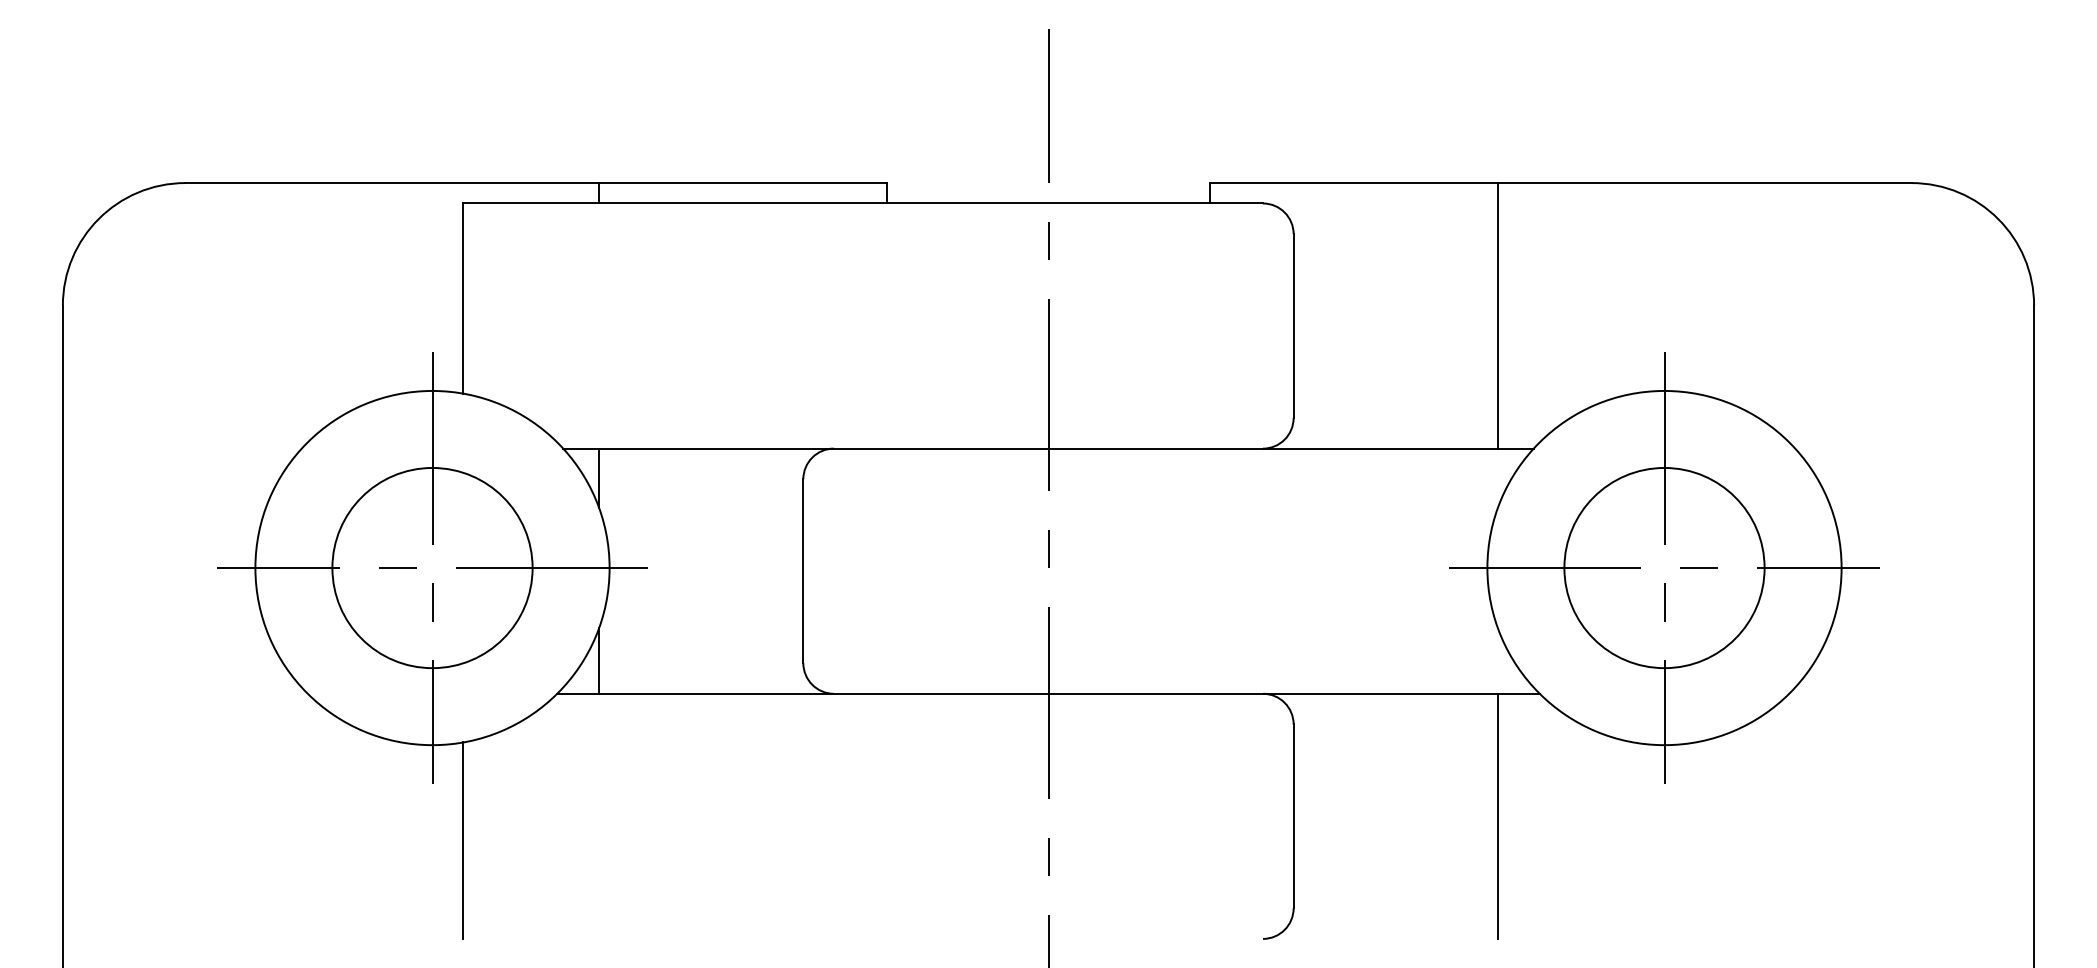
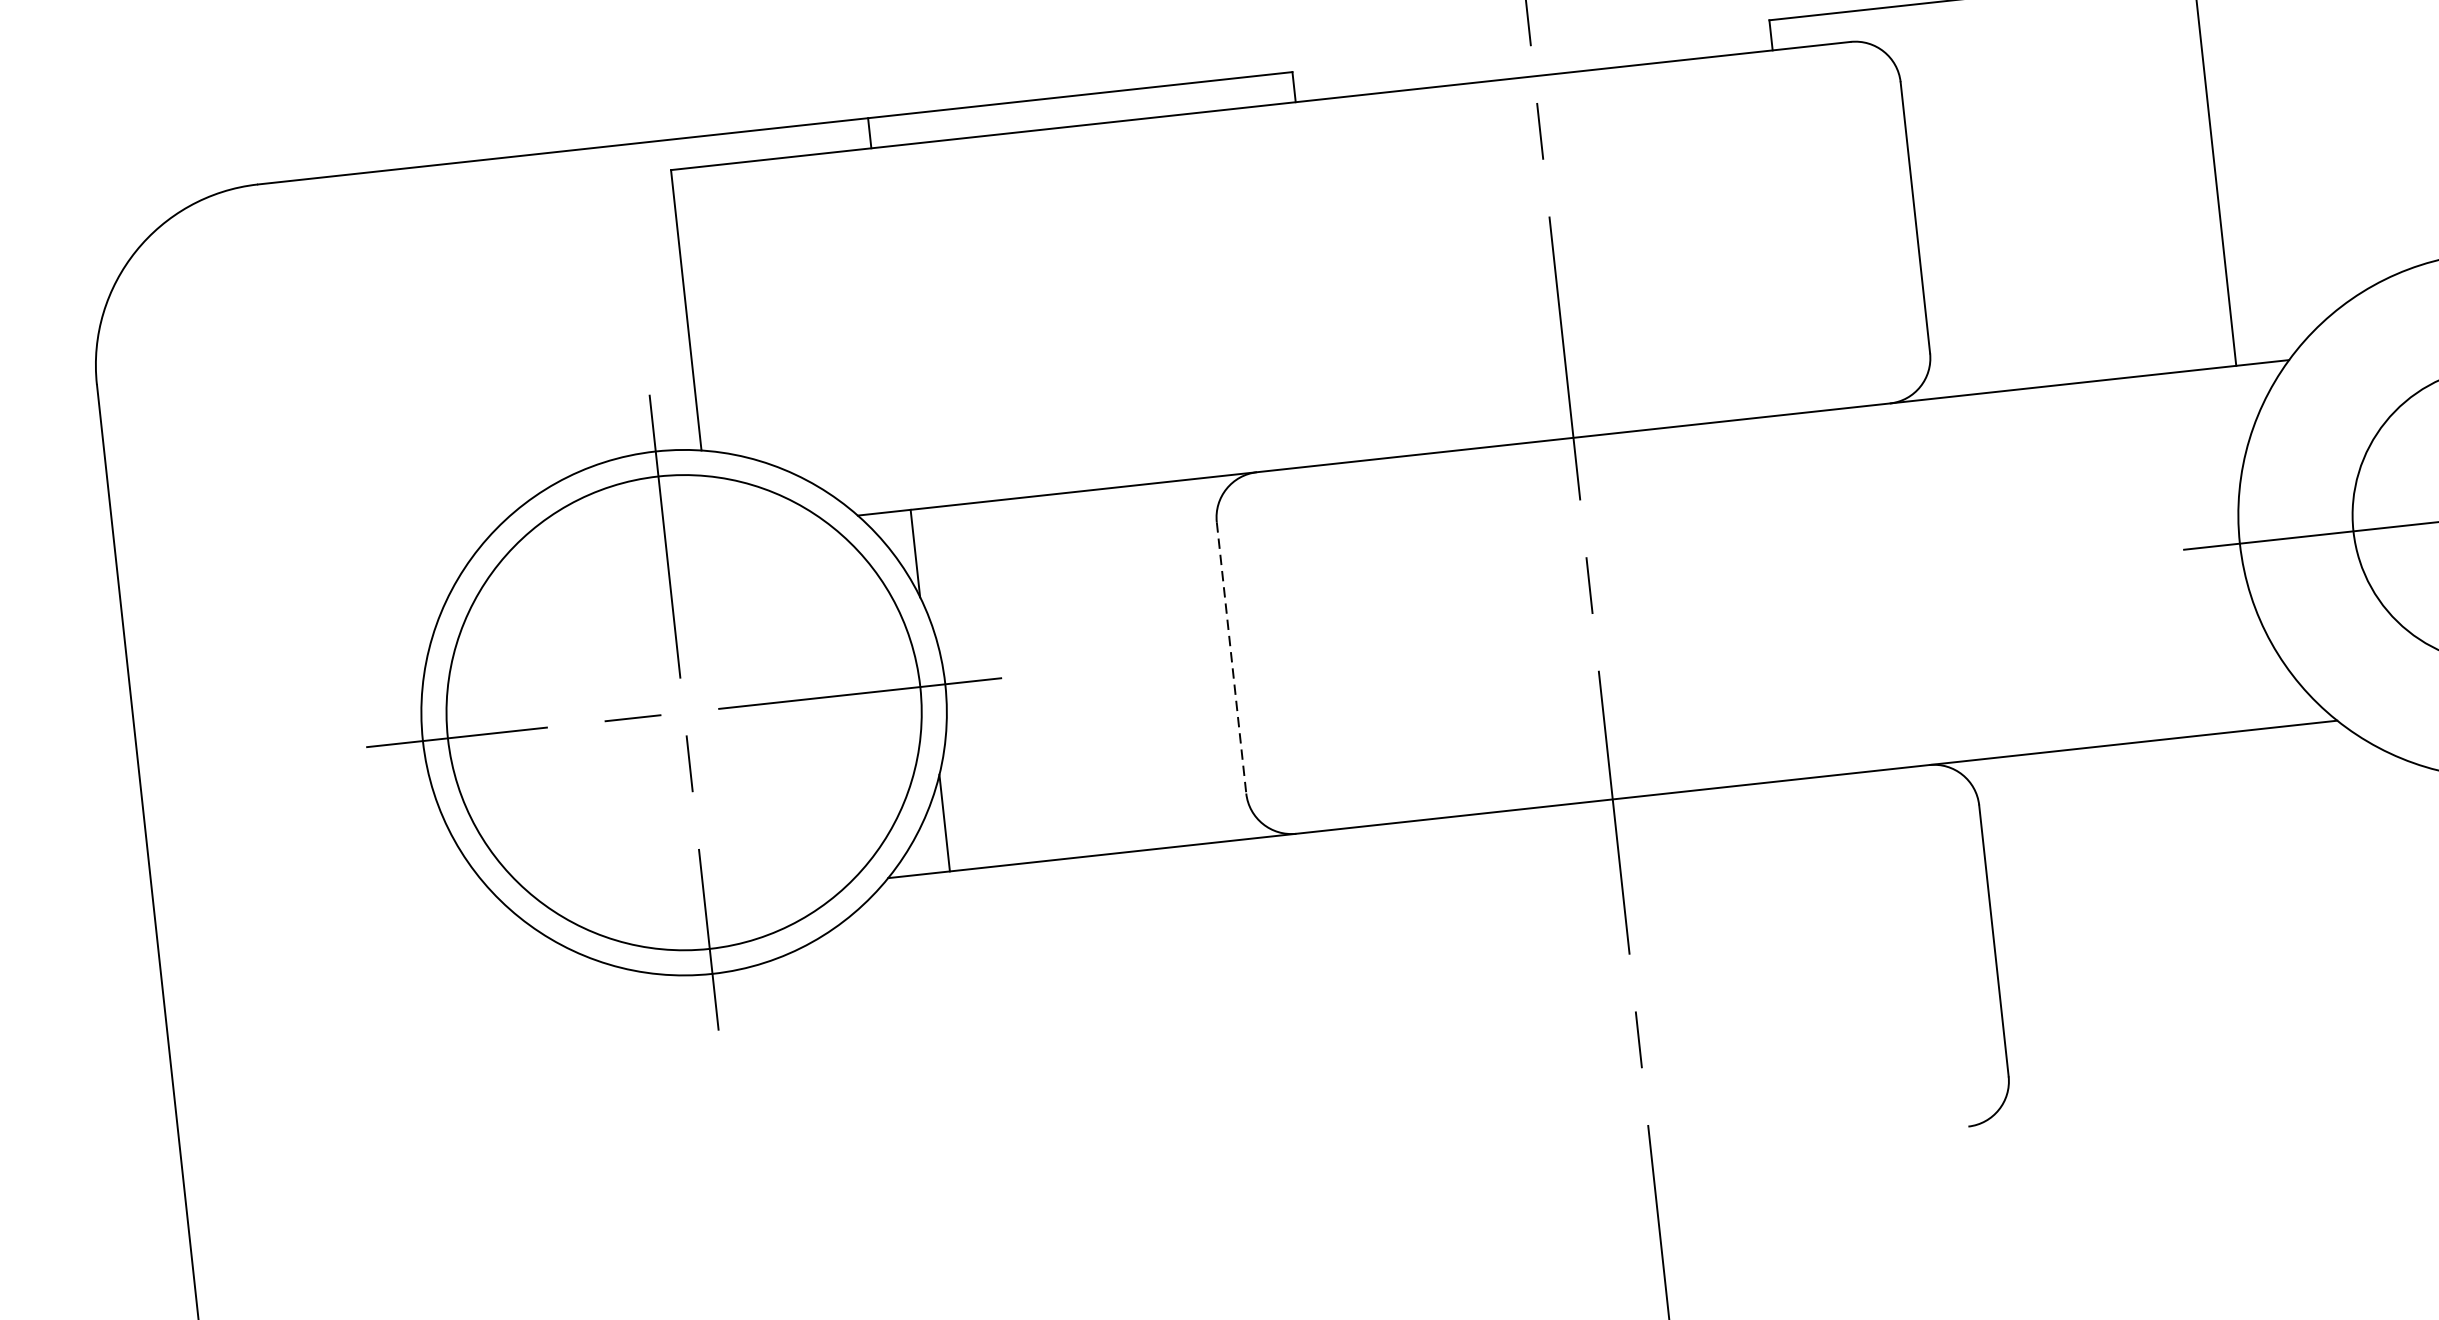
circle: (432, 567) -> (684, 711), size x1.6
line: (803, 571) -> (1231, 658), solid -> dashed
line: (1497, 815) -> (2294, 906), removed
line: (463, 840) -> (773, 1109), removed

